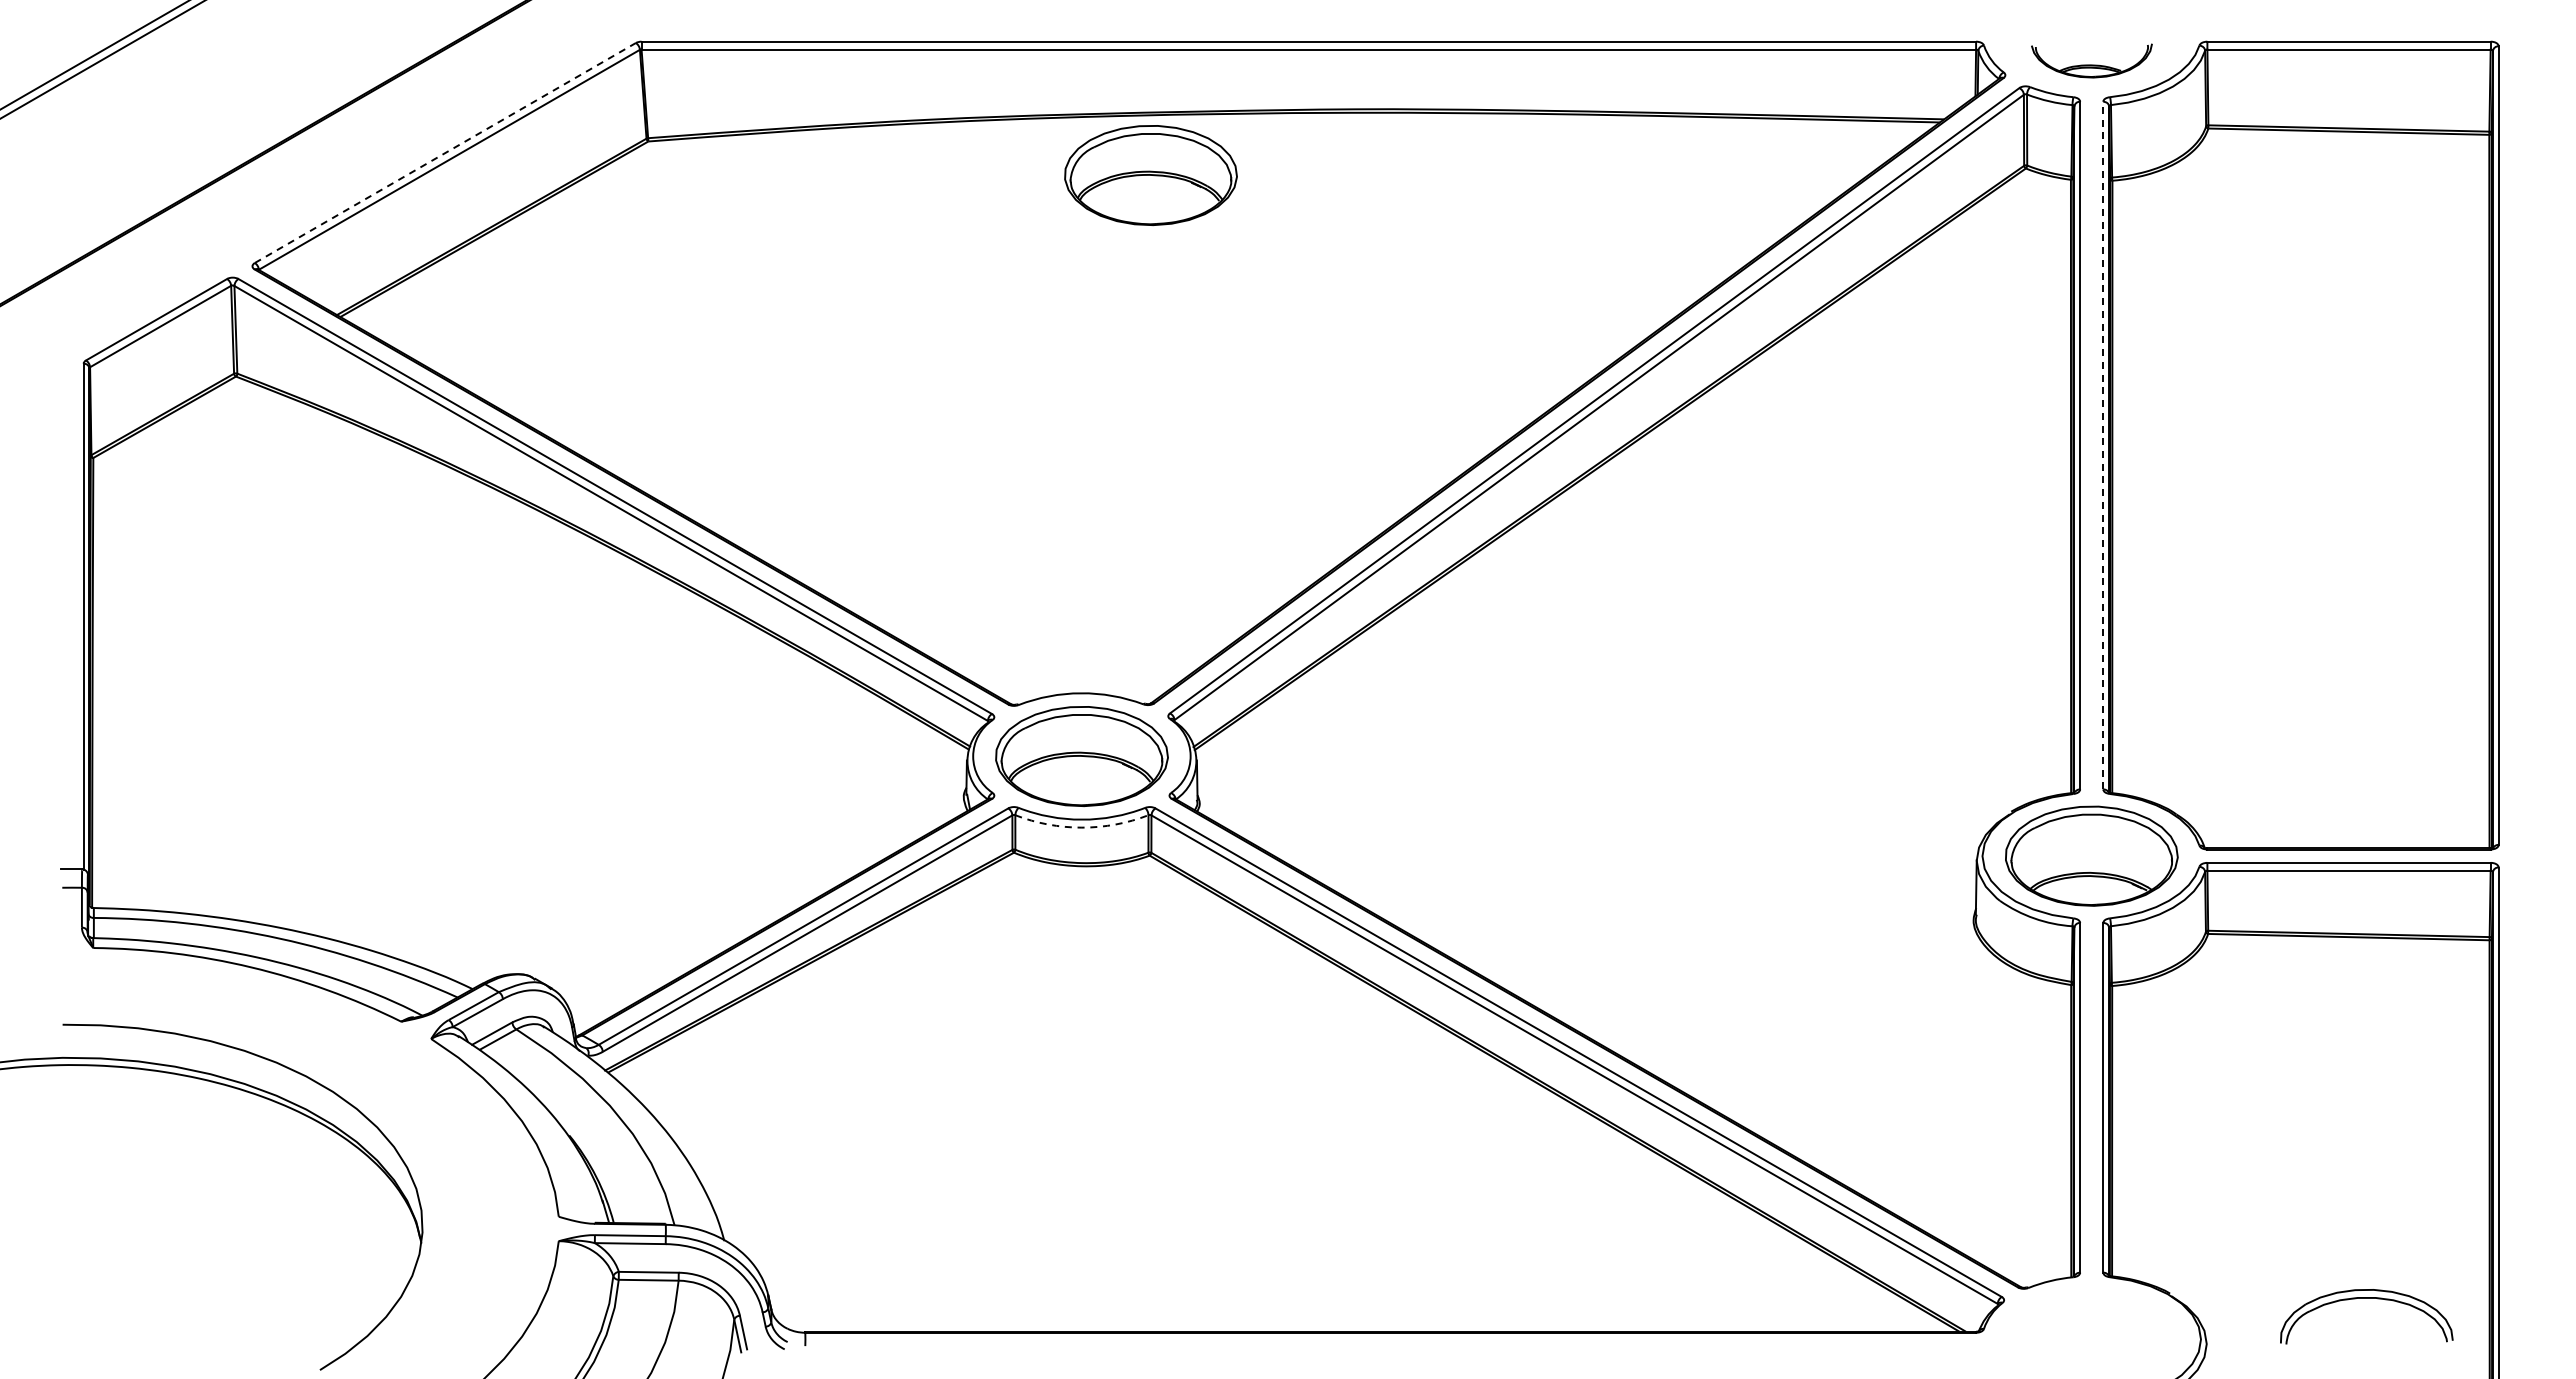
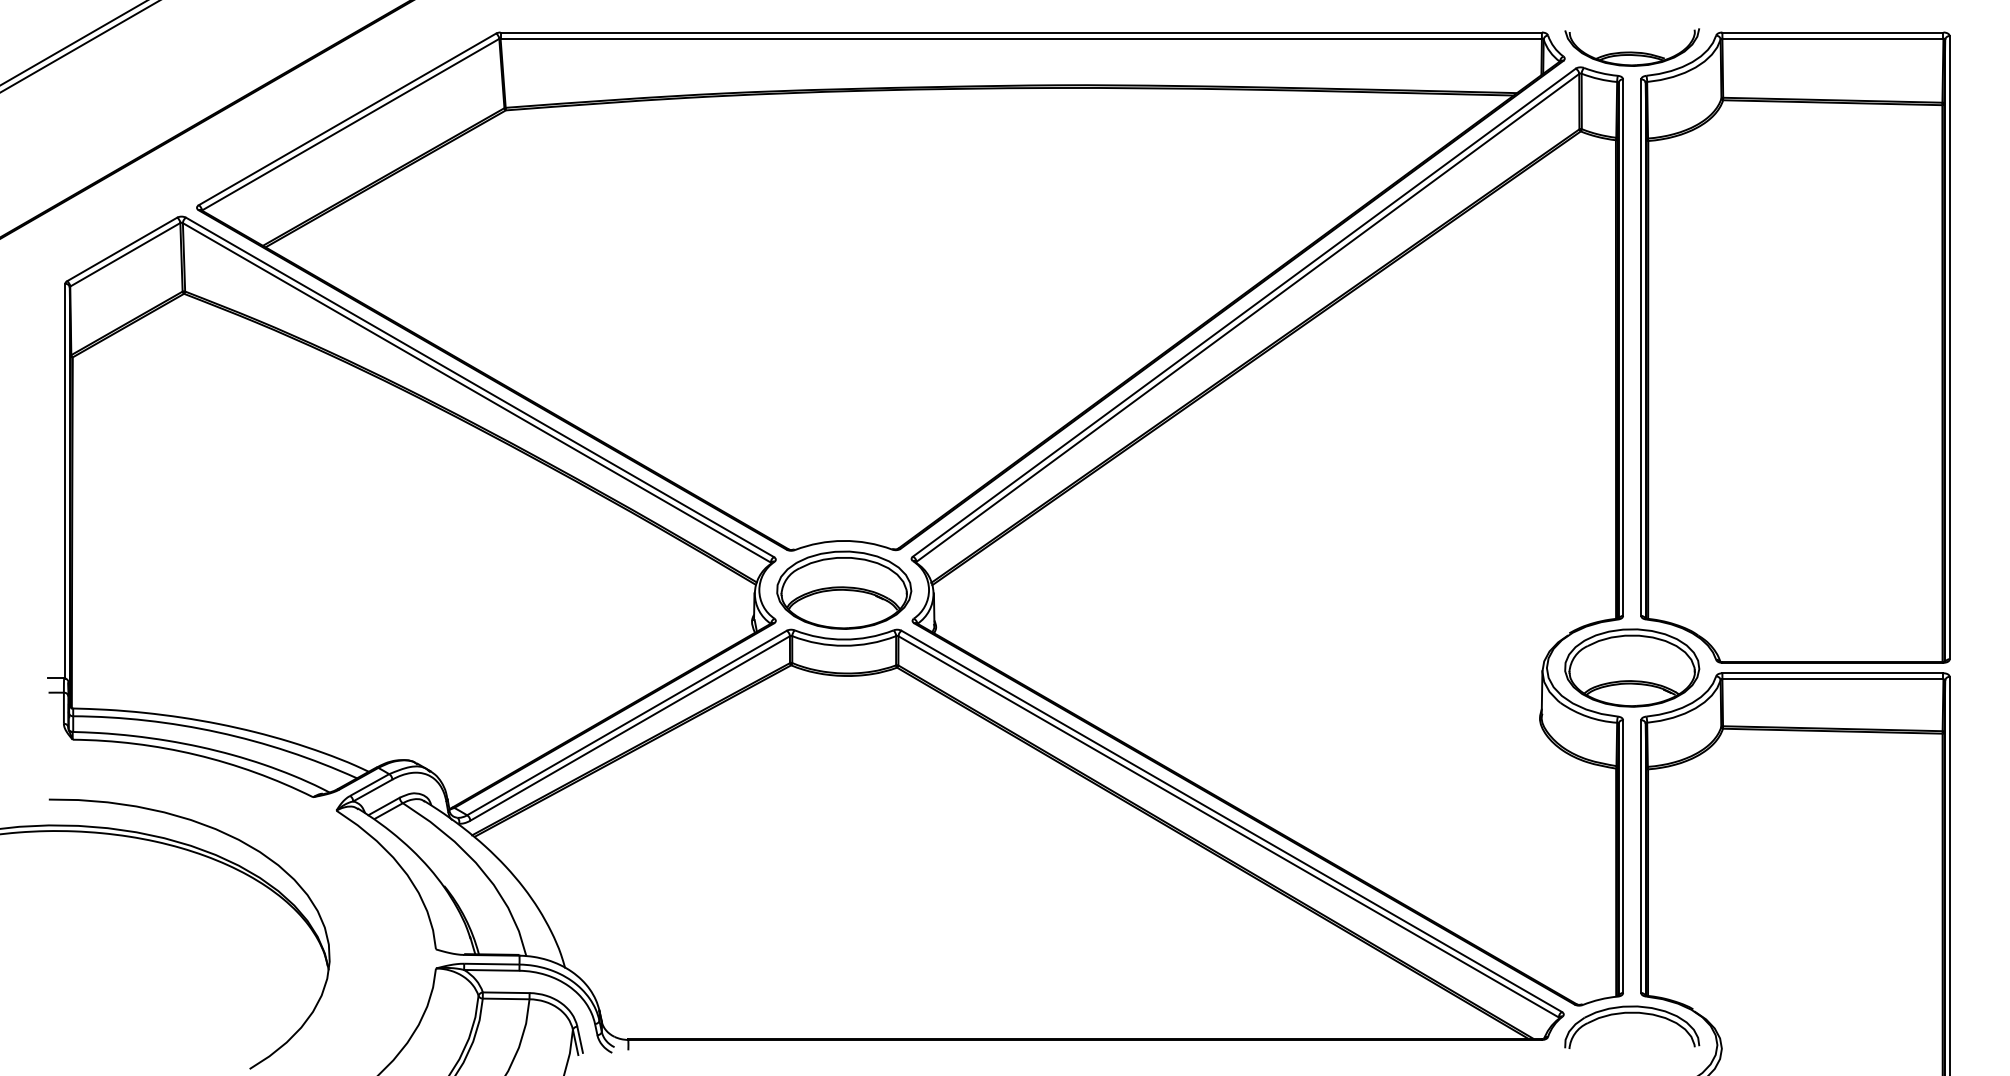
part: (2091, 60) -> (1631, 47), size x1.43
line: (445, 153) -> (347, 119), dashed -> solid
part: (1150, 175) -> (897, 136), removed
line: (2103, 445) -> (1641, 347), dashed -> solid
arc: (1081, 827) -> (843, 645), dashed -> solid
part: (2366, 1298) -> (1631, 1013), moved

